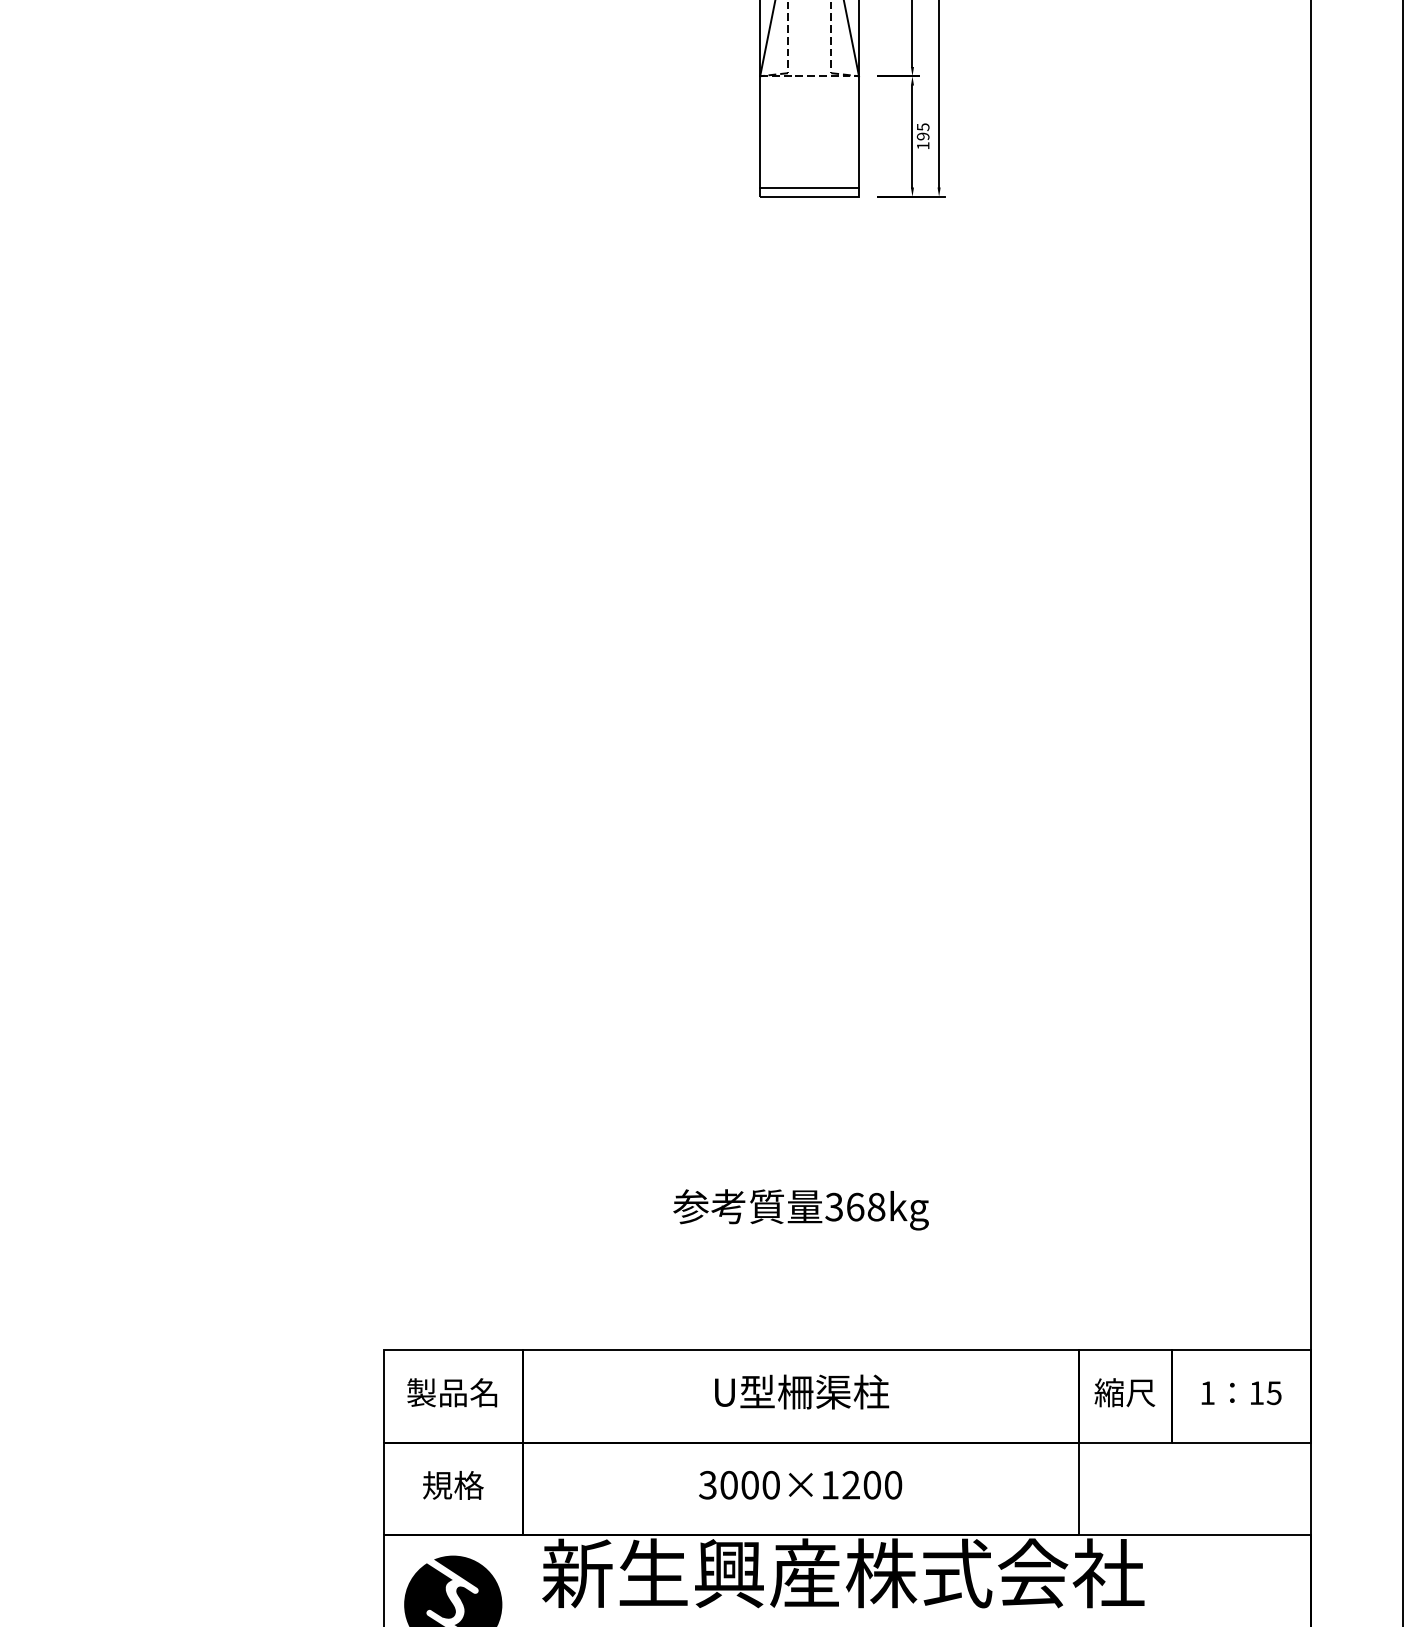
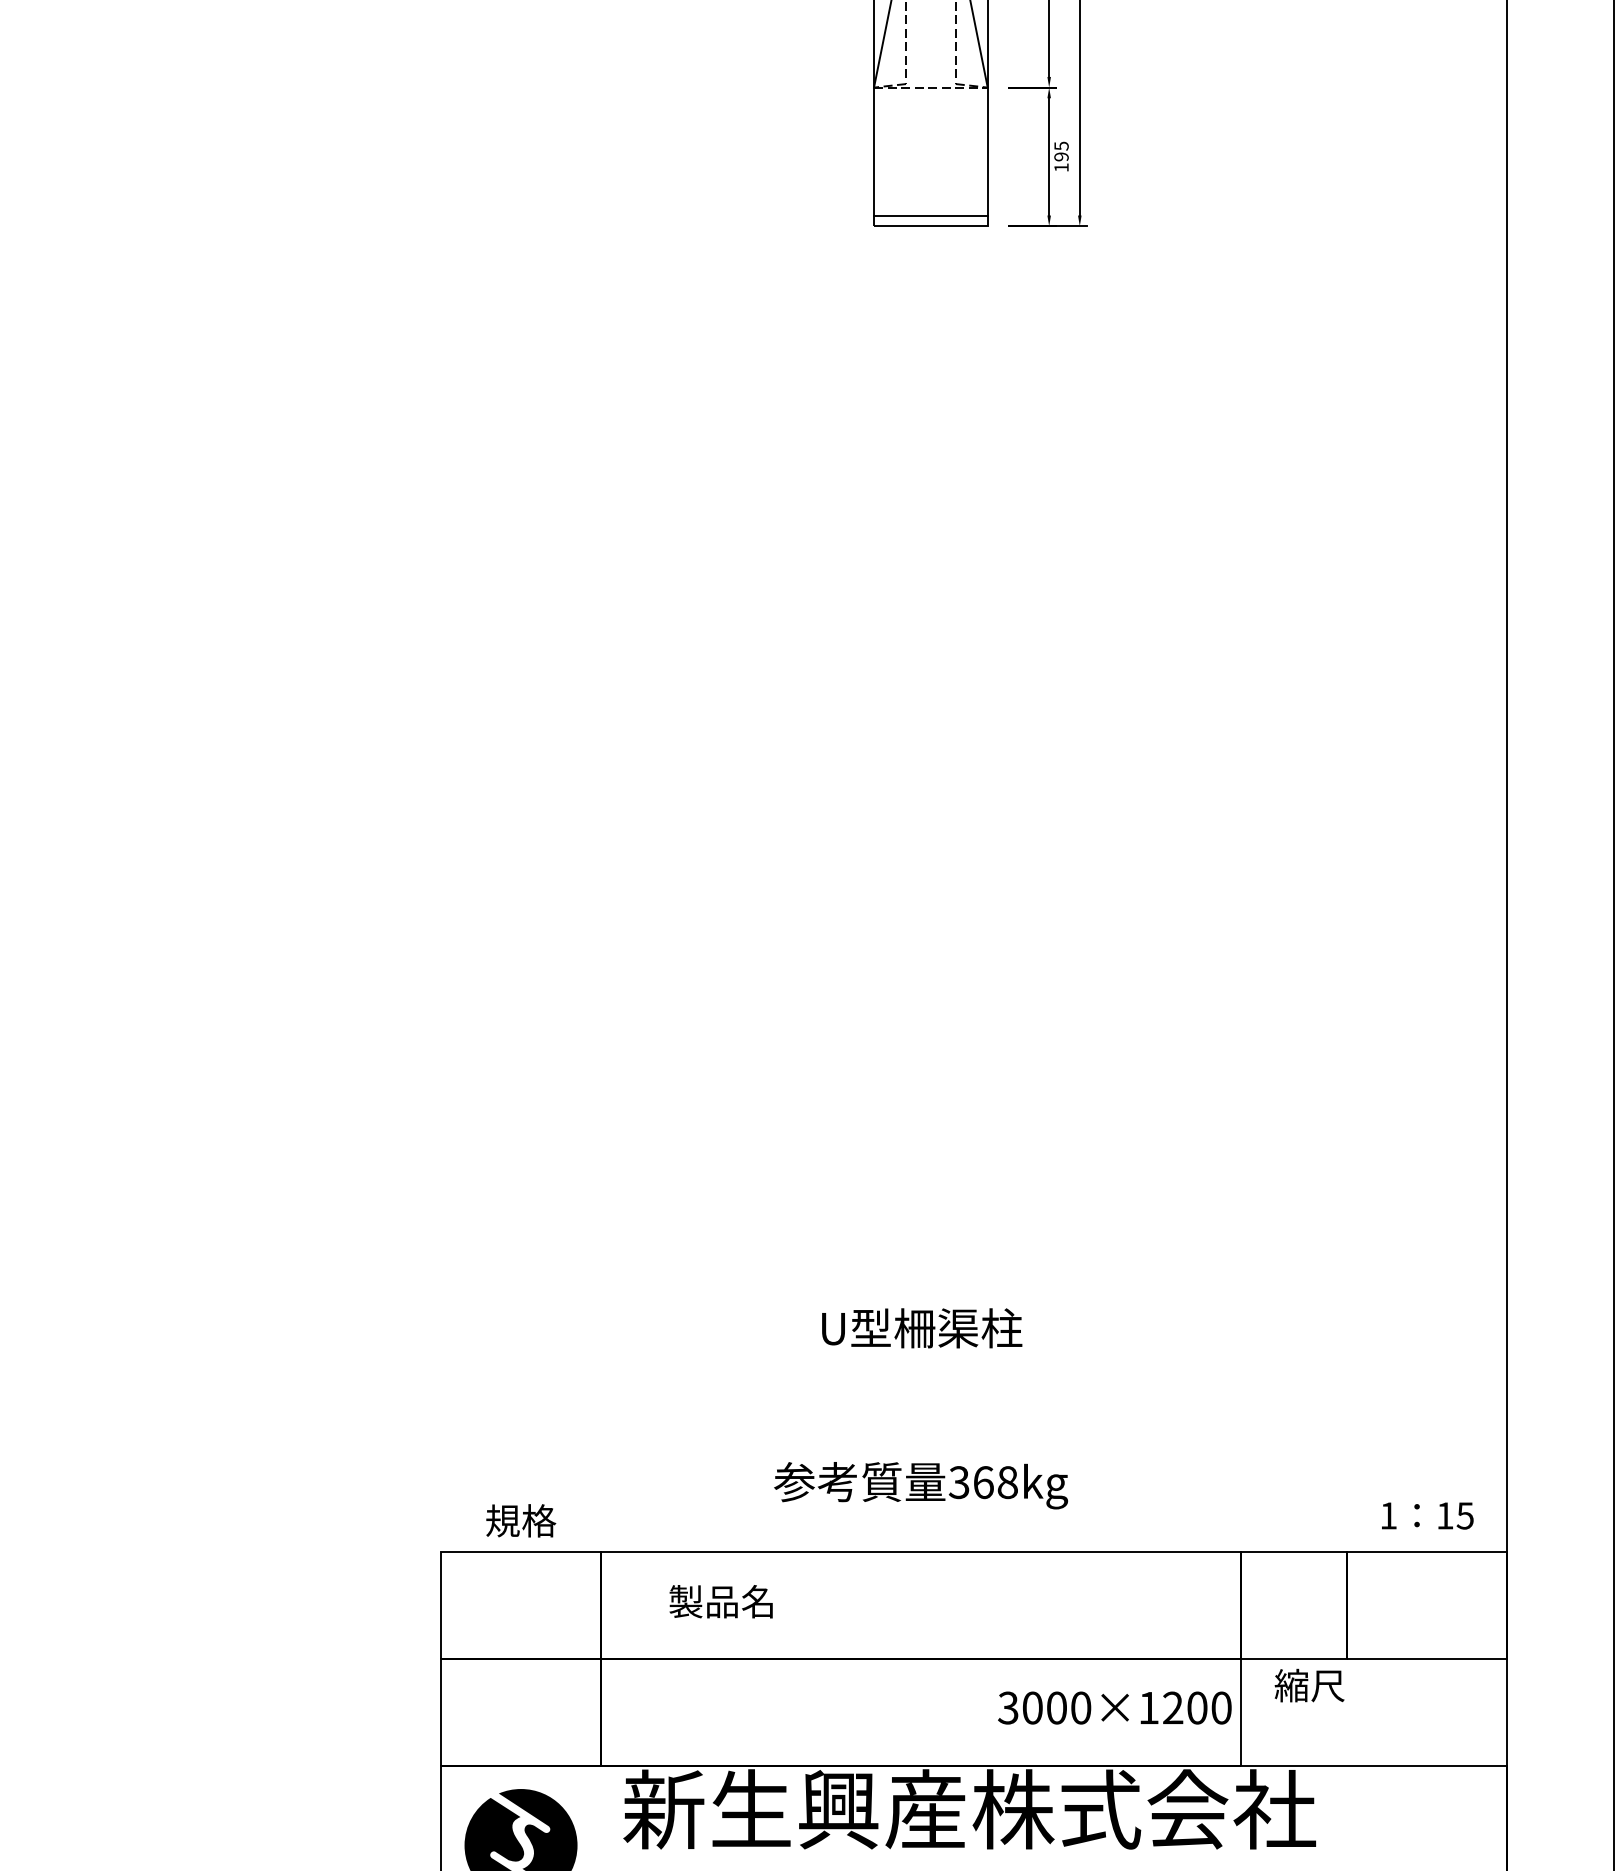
text: (800, 1209) -> (920, 1485), moved
text: (802, 1391) -> (922, 1327), moved
text: (452, 1392) -> (721, 1601), moved
text: (1124, 1392) -> (1309, 1685), moved
text: (1241, 1393) -> (1427, 1516), moved
text: (800, 1484) -> (1114, 1707), moved
text: (453, 1485) -> (521, 1520), moved

